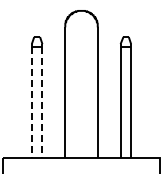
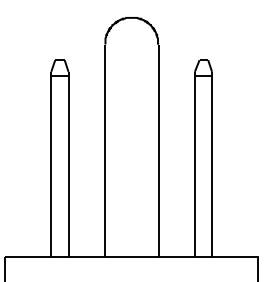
line: (31, 102) -> (50, 166), dashed -> solid
line: (42, 102) -> (68, 166), dashed -> solid

